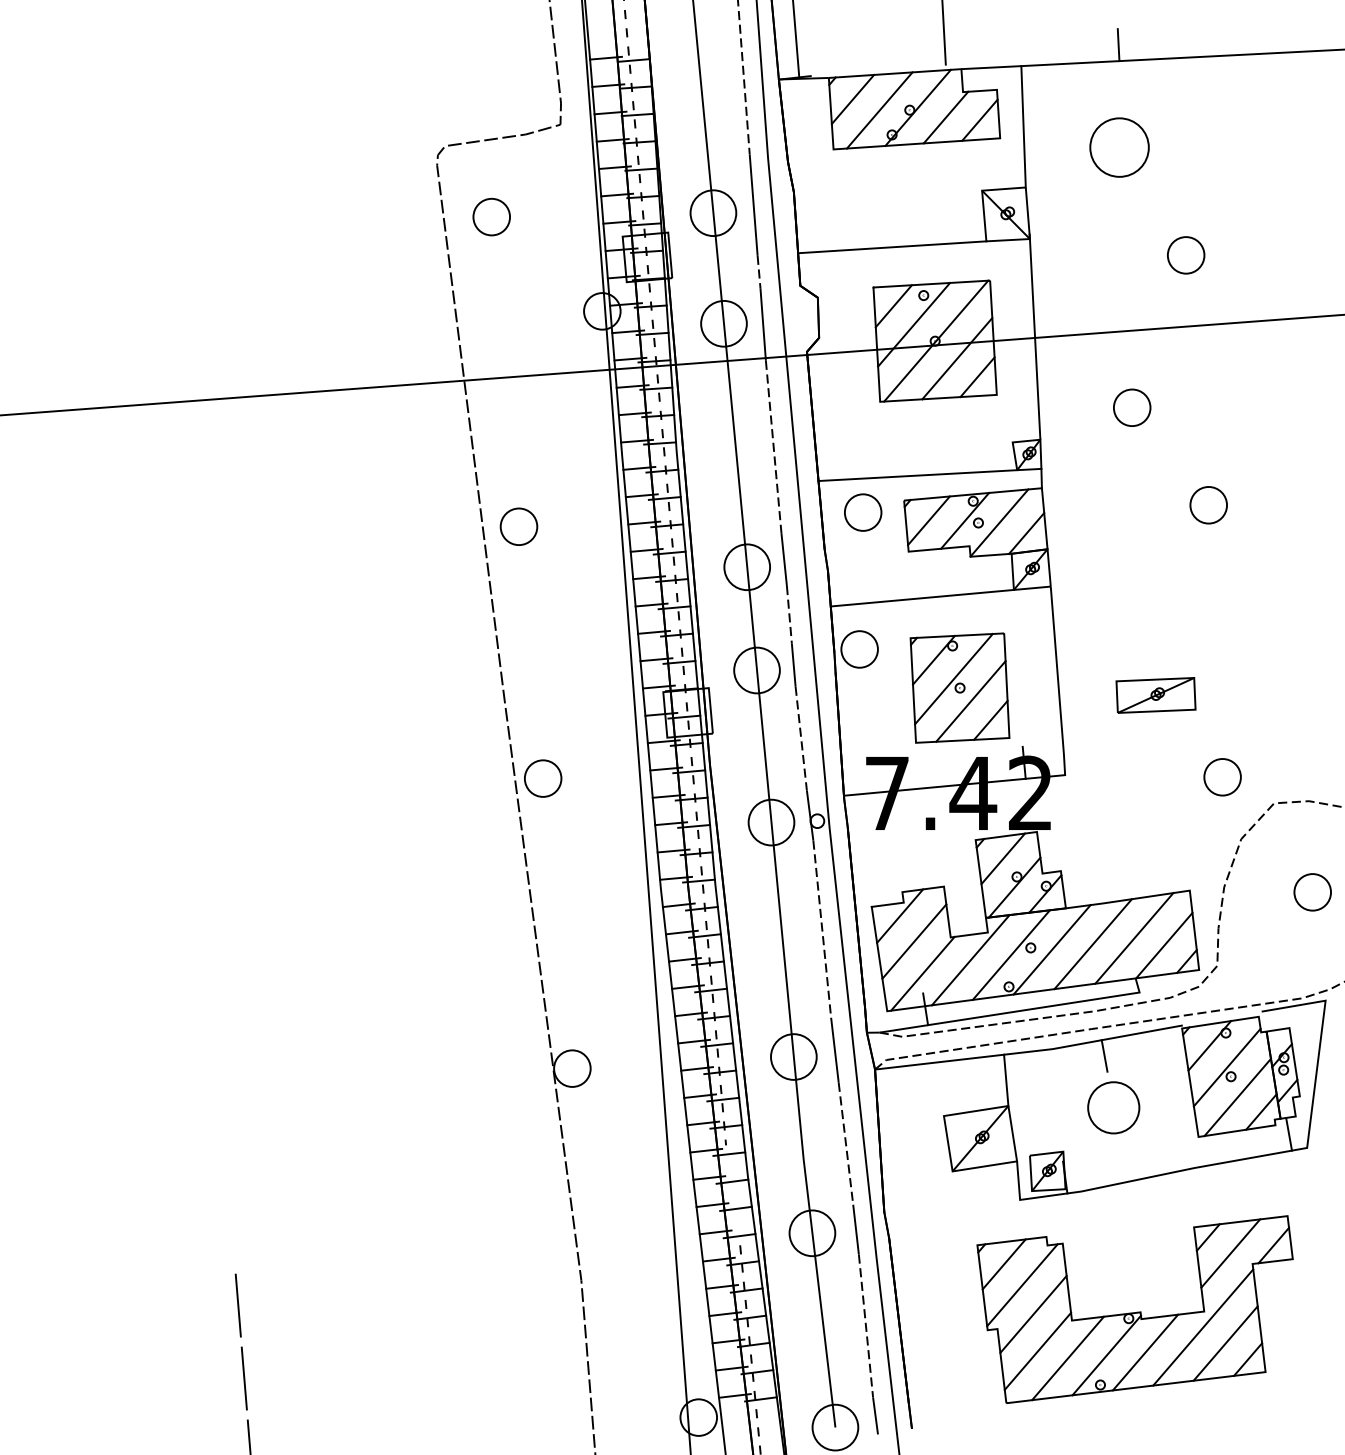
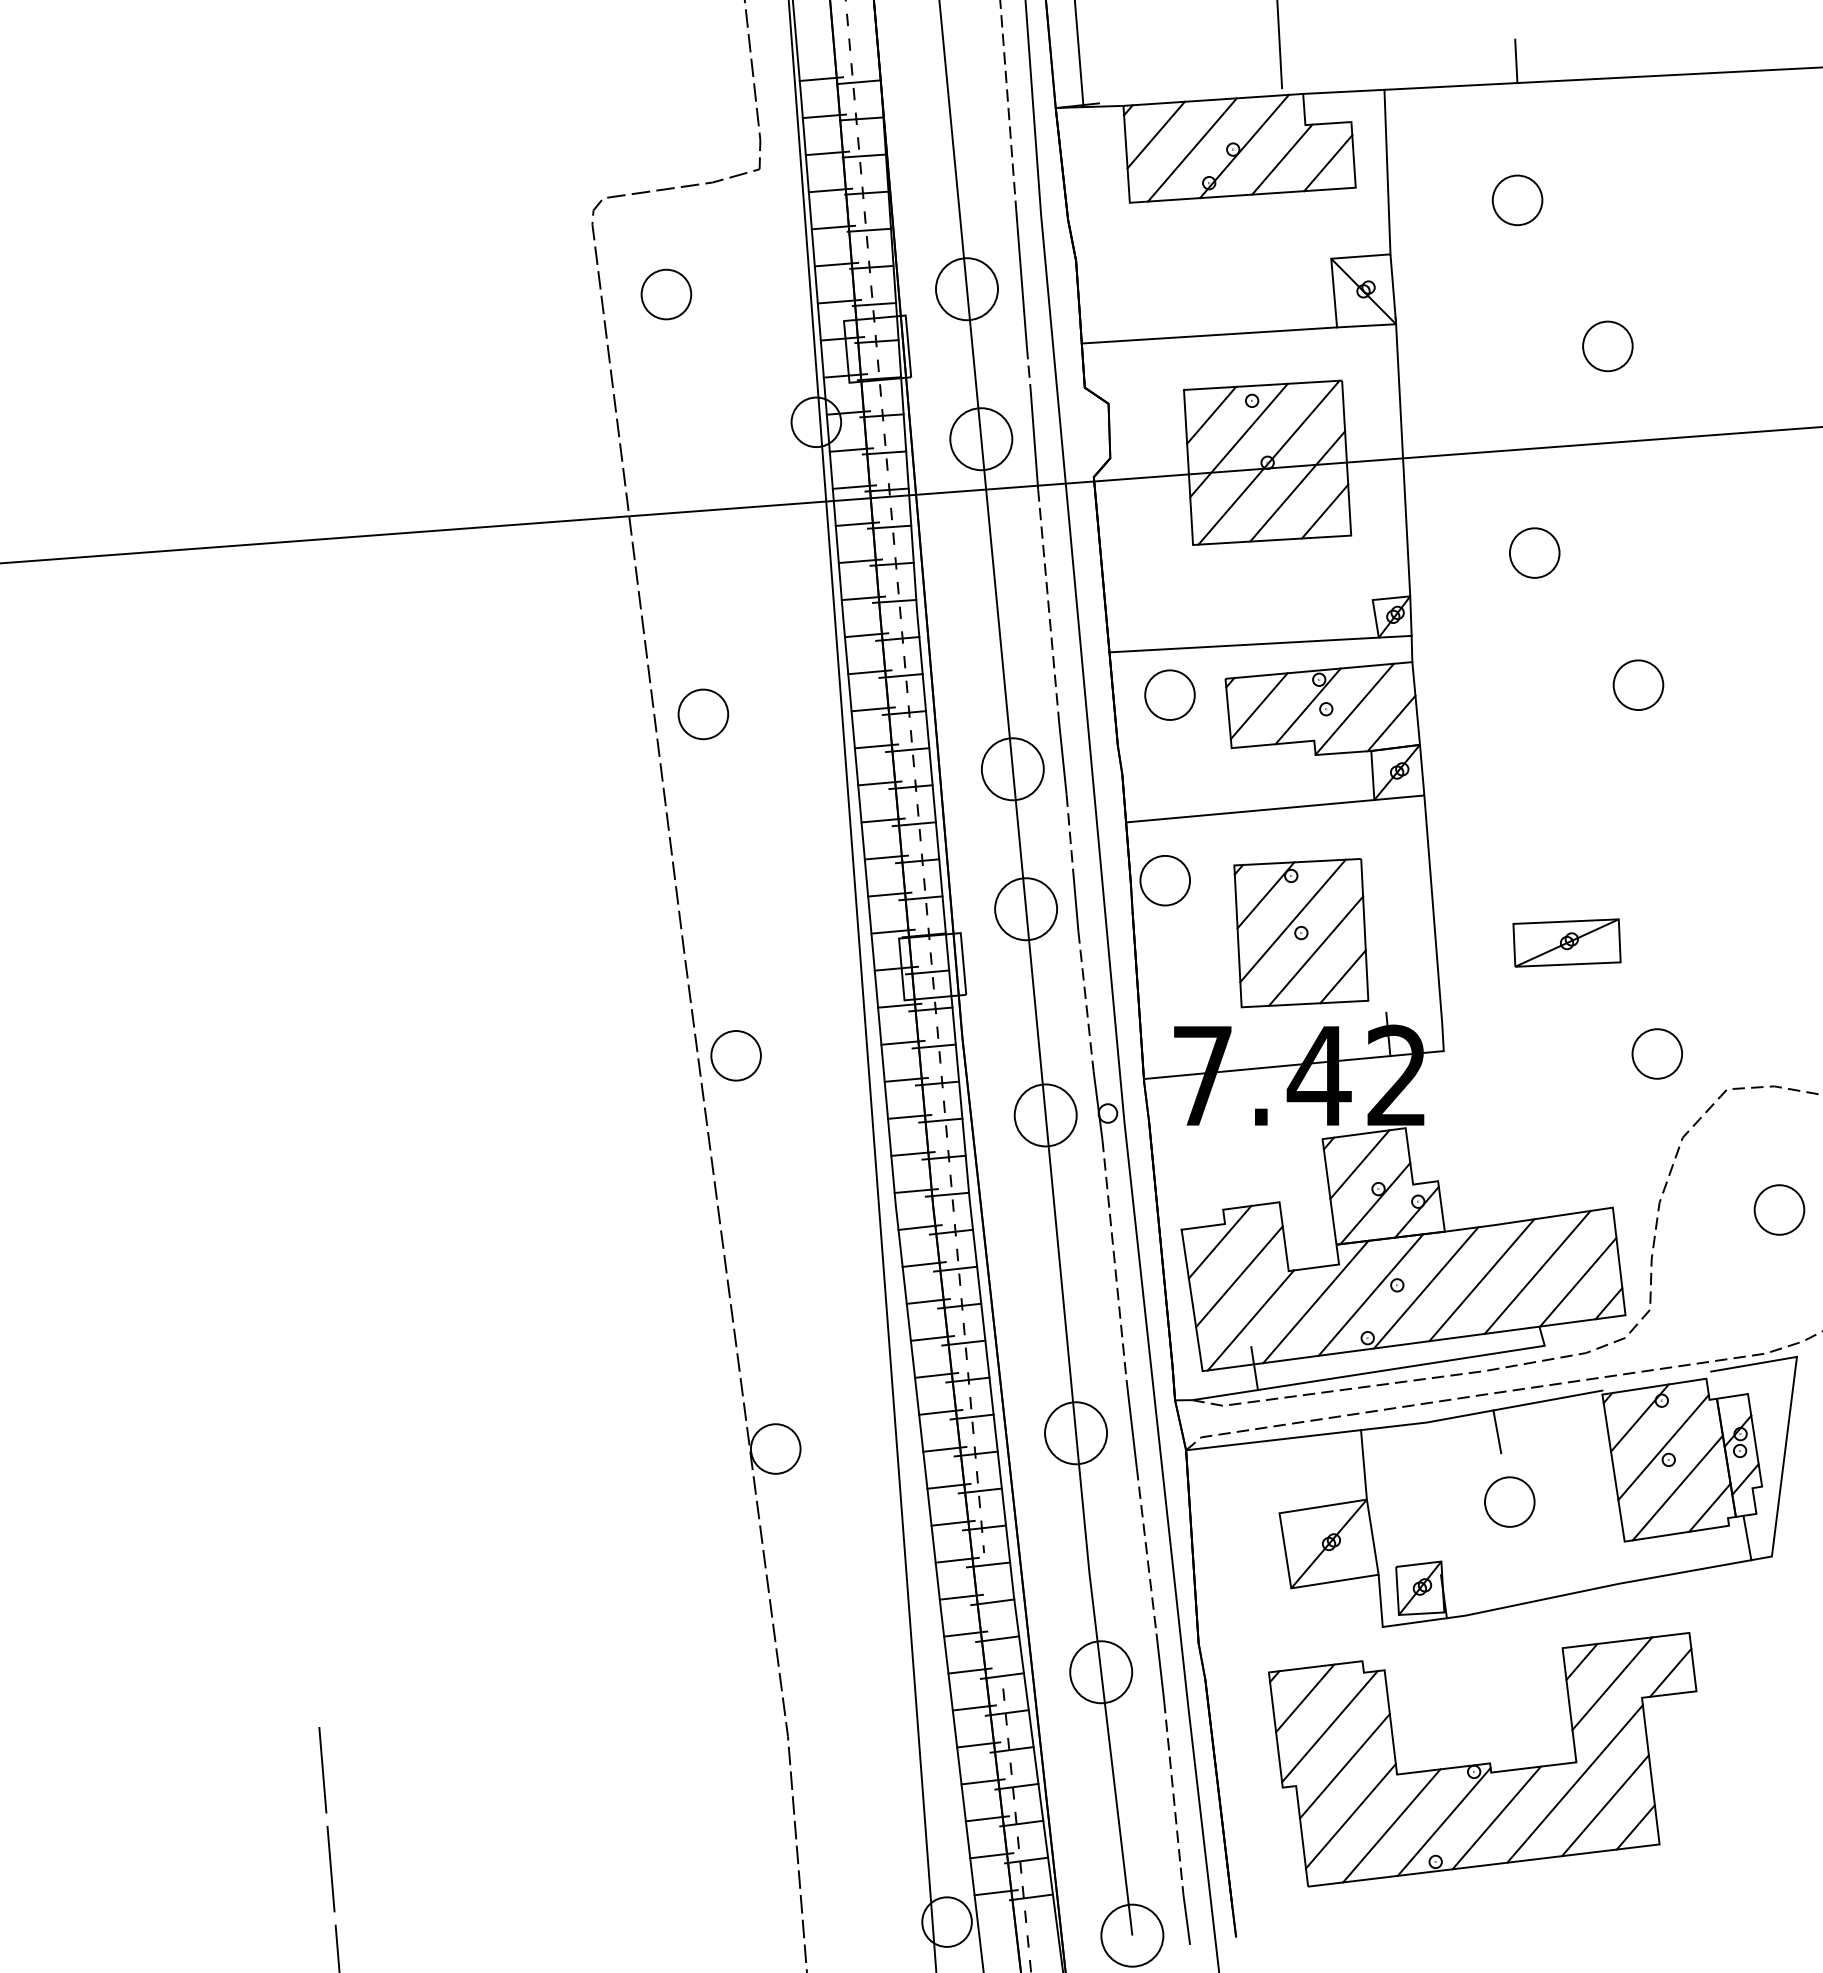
part: (1119, 147) -> (1517, 200), size x0.62
part: (1113, 1107) -> (1509, 1501), size x0.71
part: (1134, 1309) -> (1482, 1759), moved

